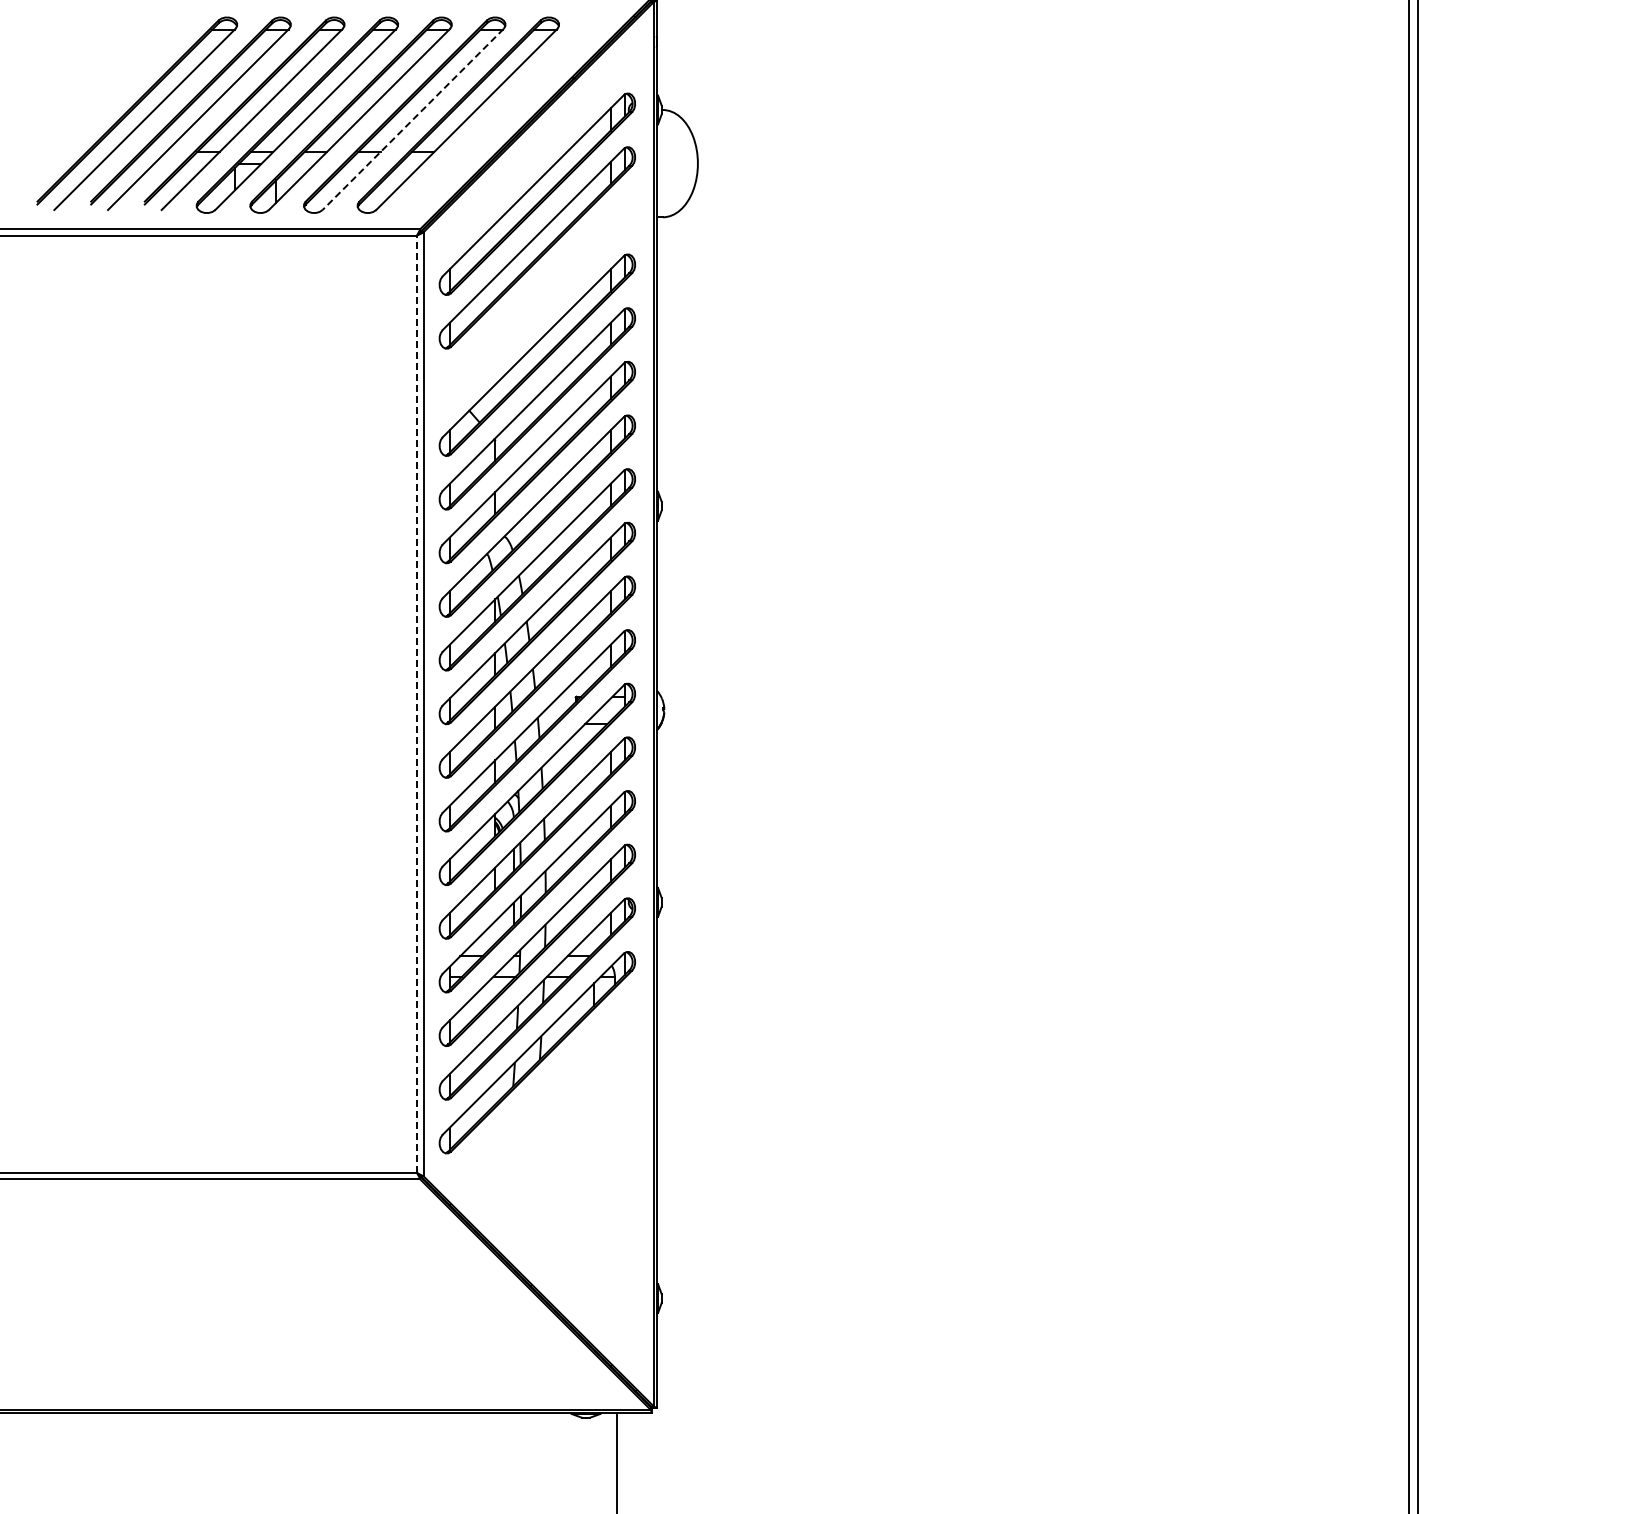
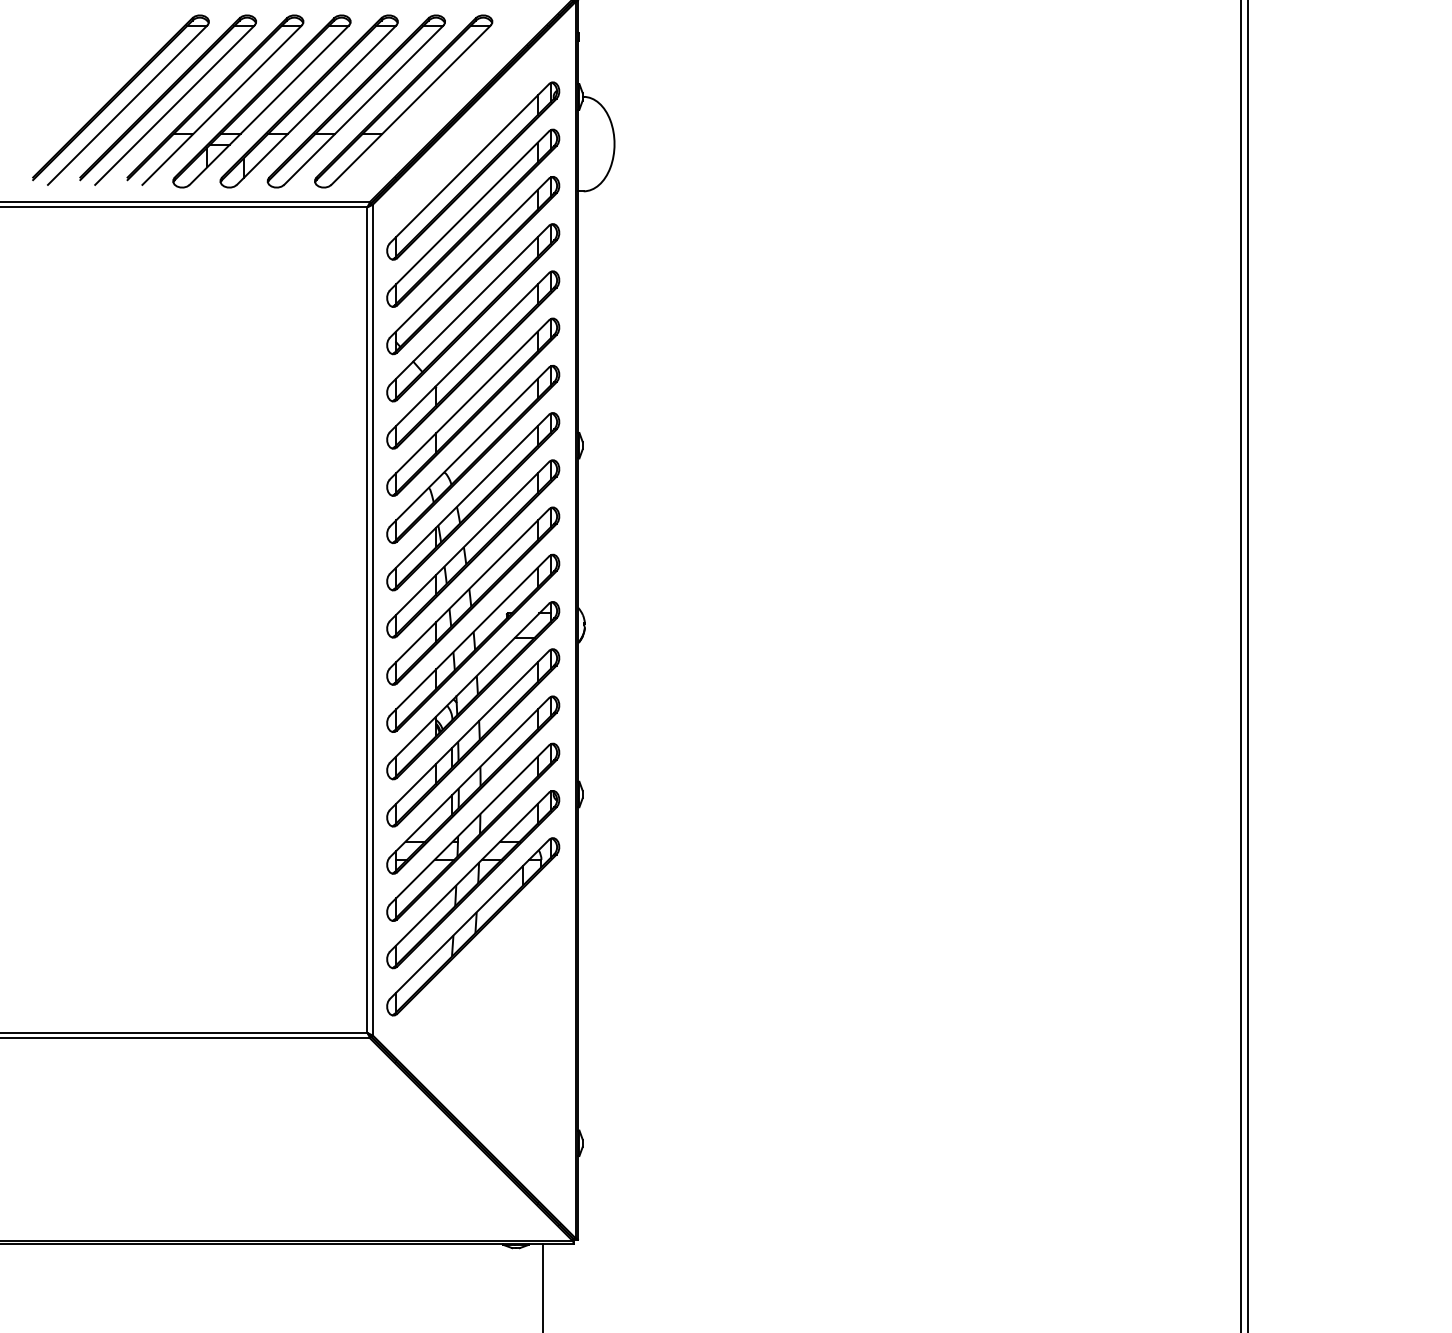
line: (412, 119) -> (363, 105), dashed -> solid
part: (536, 301) -> (472, 265), added
line: (417, 704) -> (367, 620), dashed -> solid

